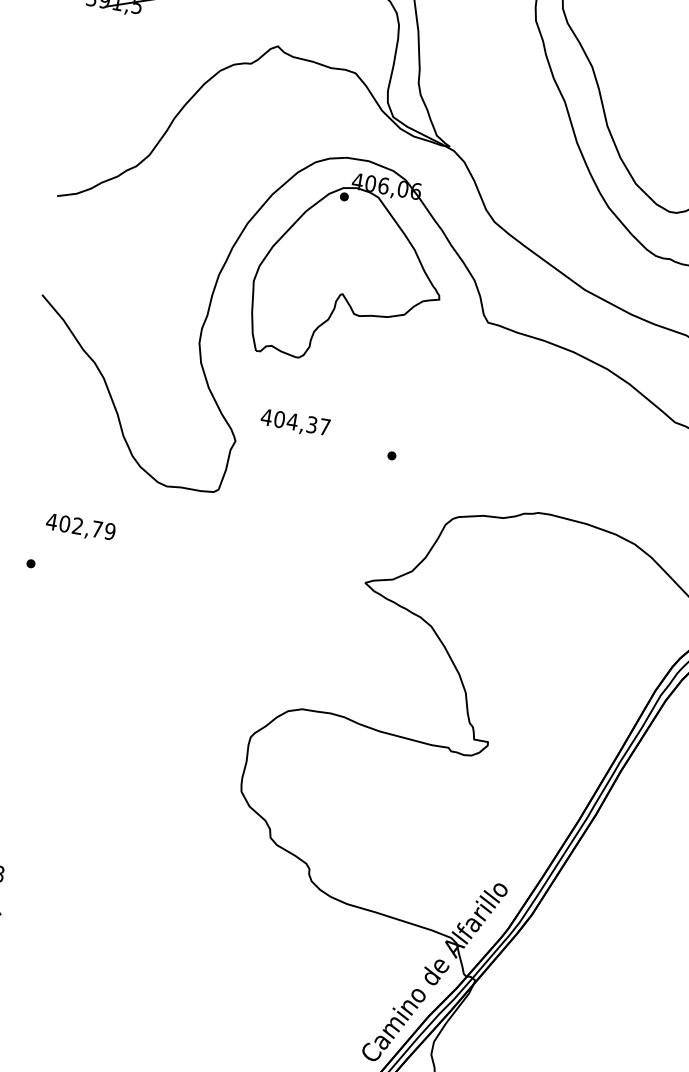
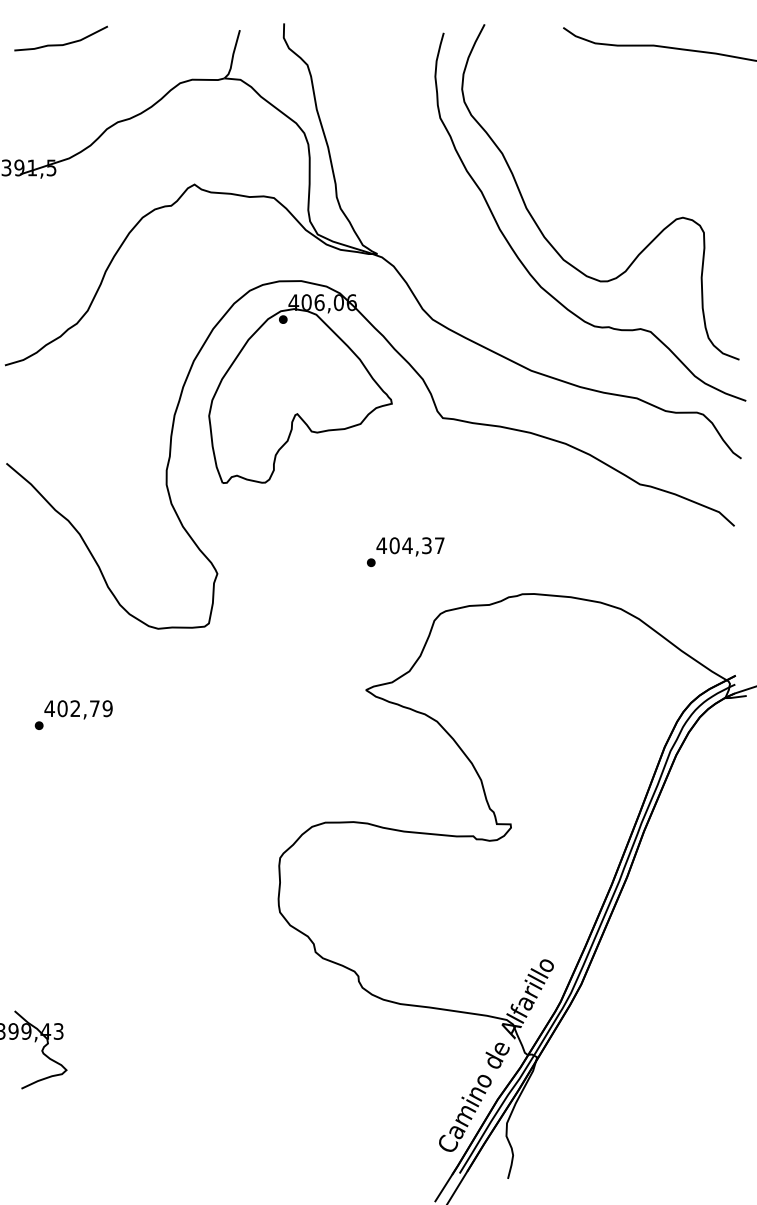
text: (295, 422) -> (410, 546), moved
text: (80, 527) -> (78, 709), moved

